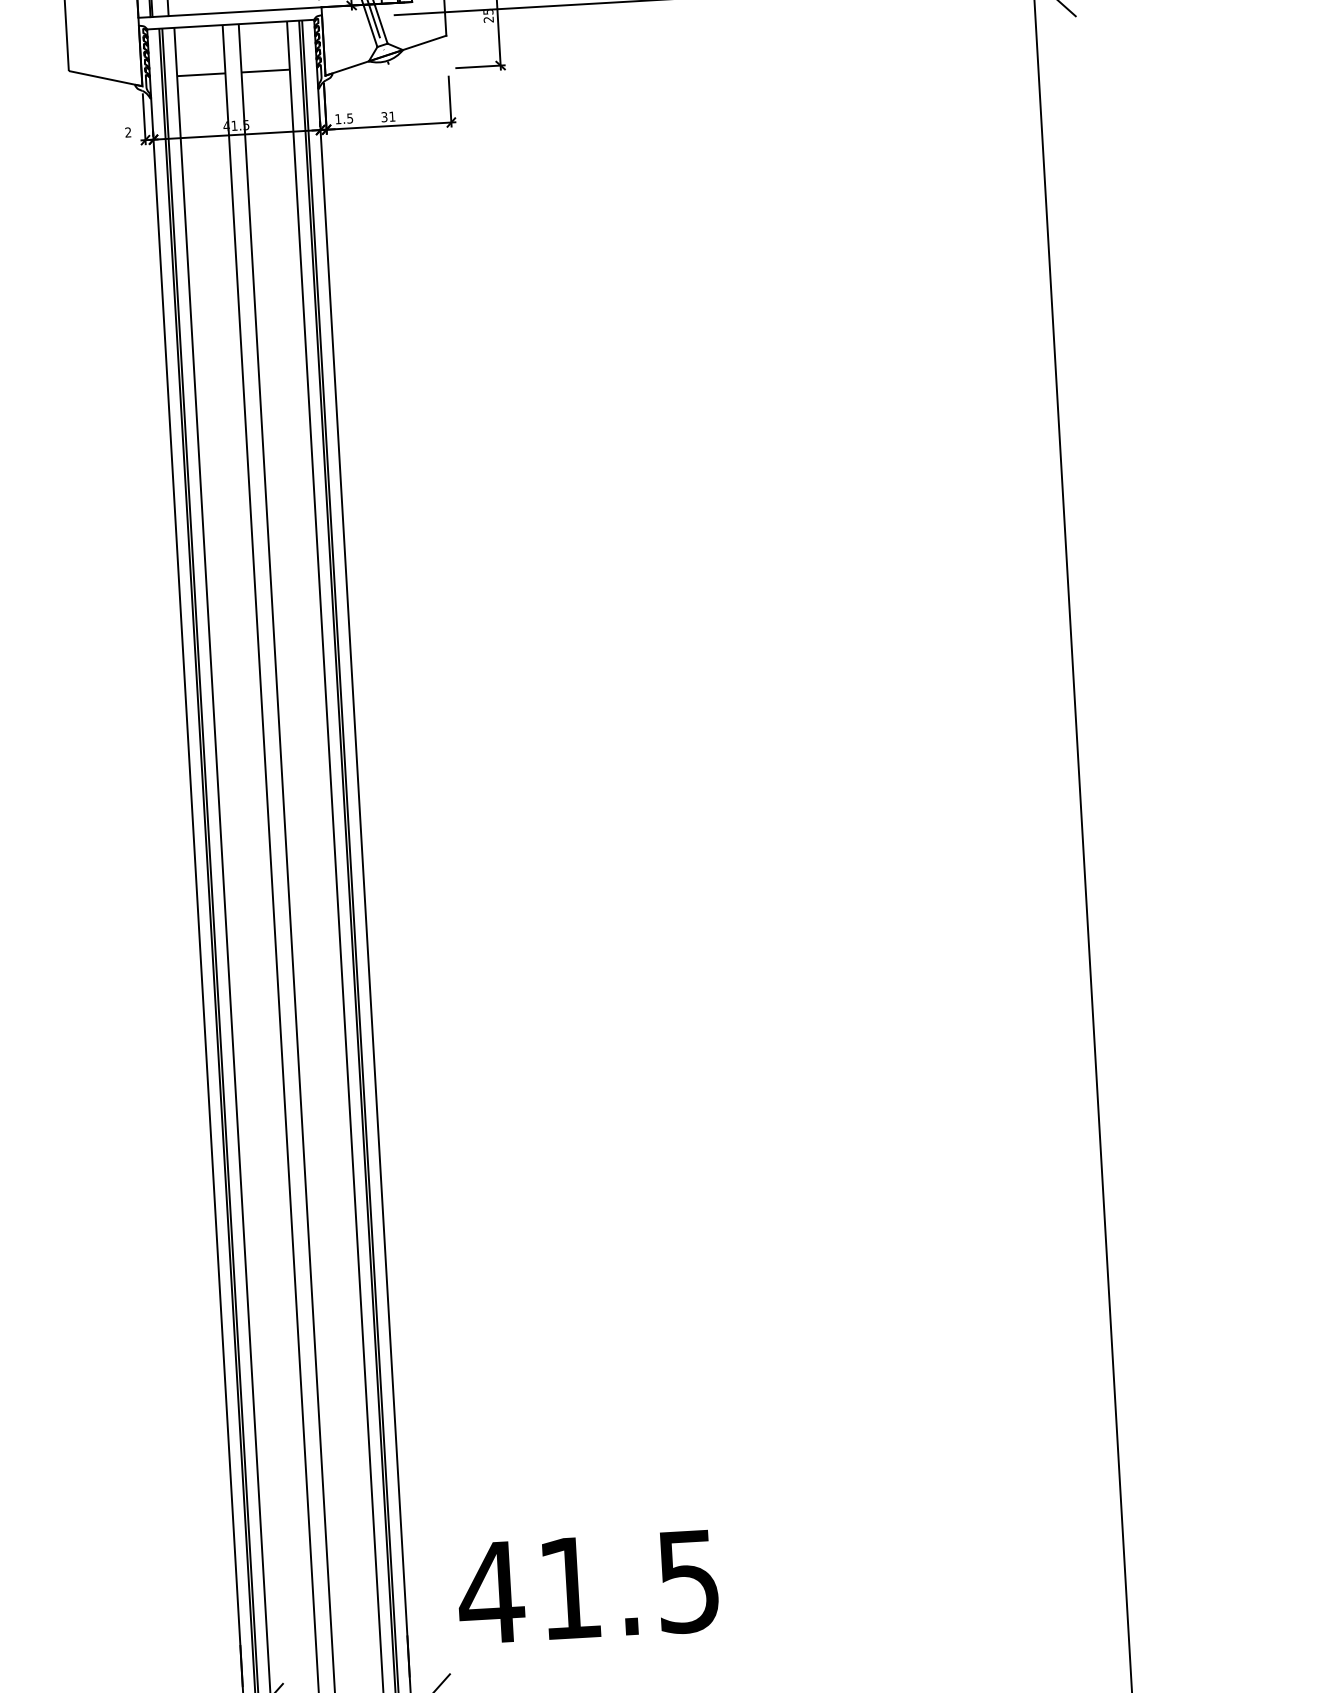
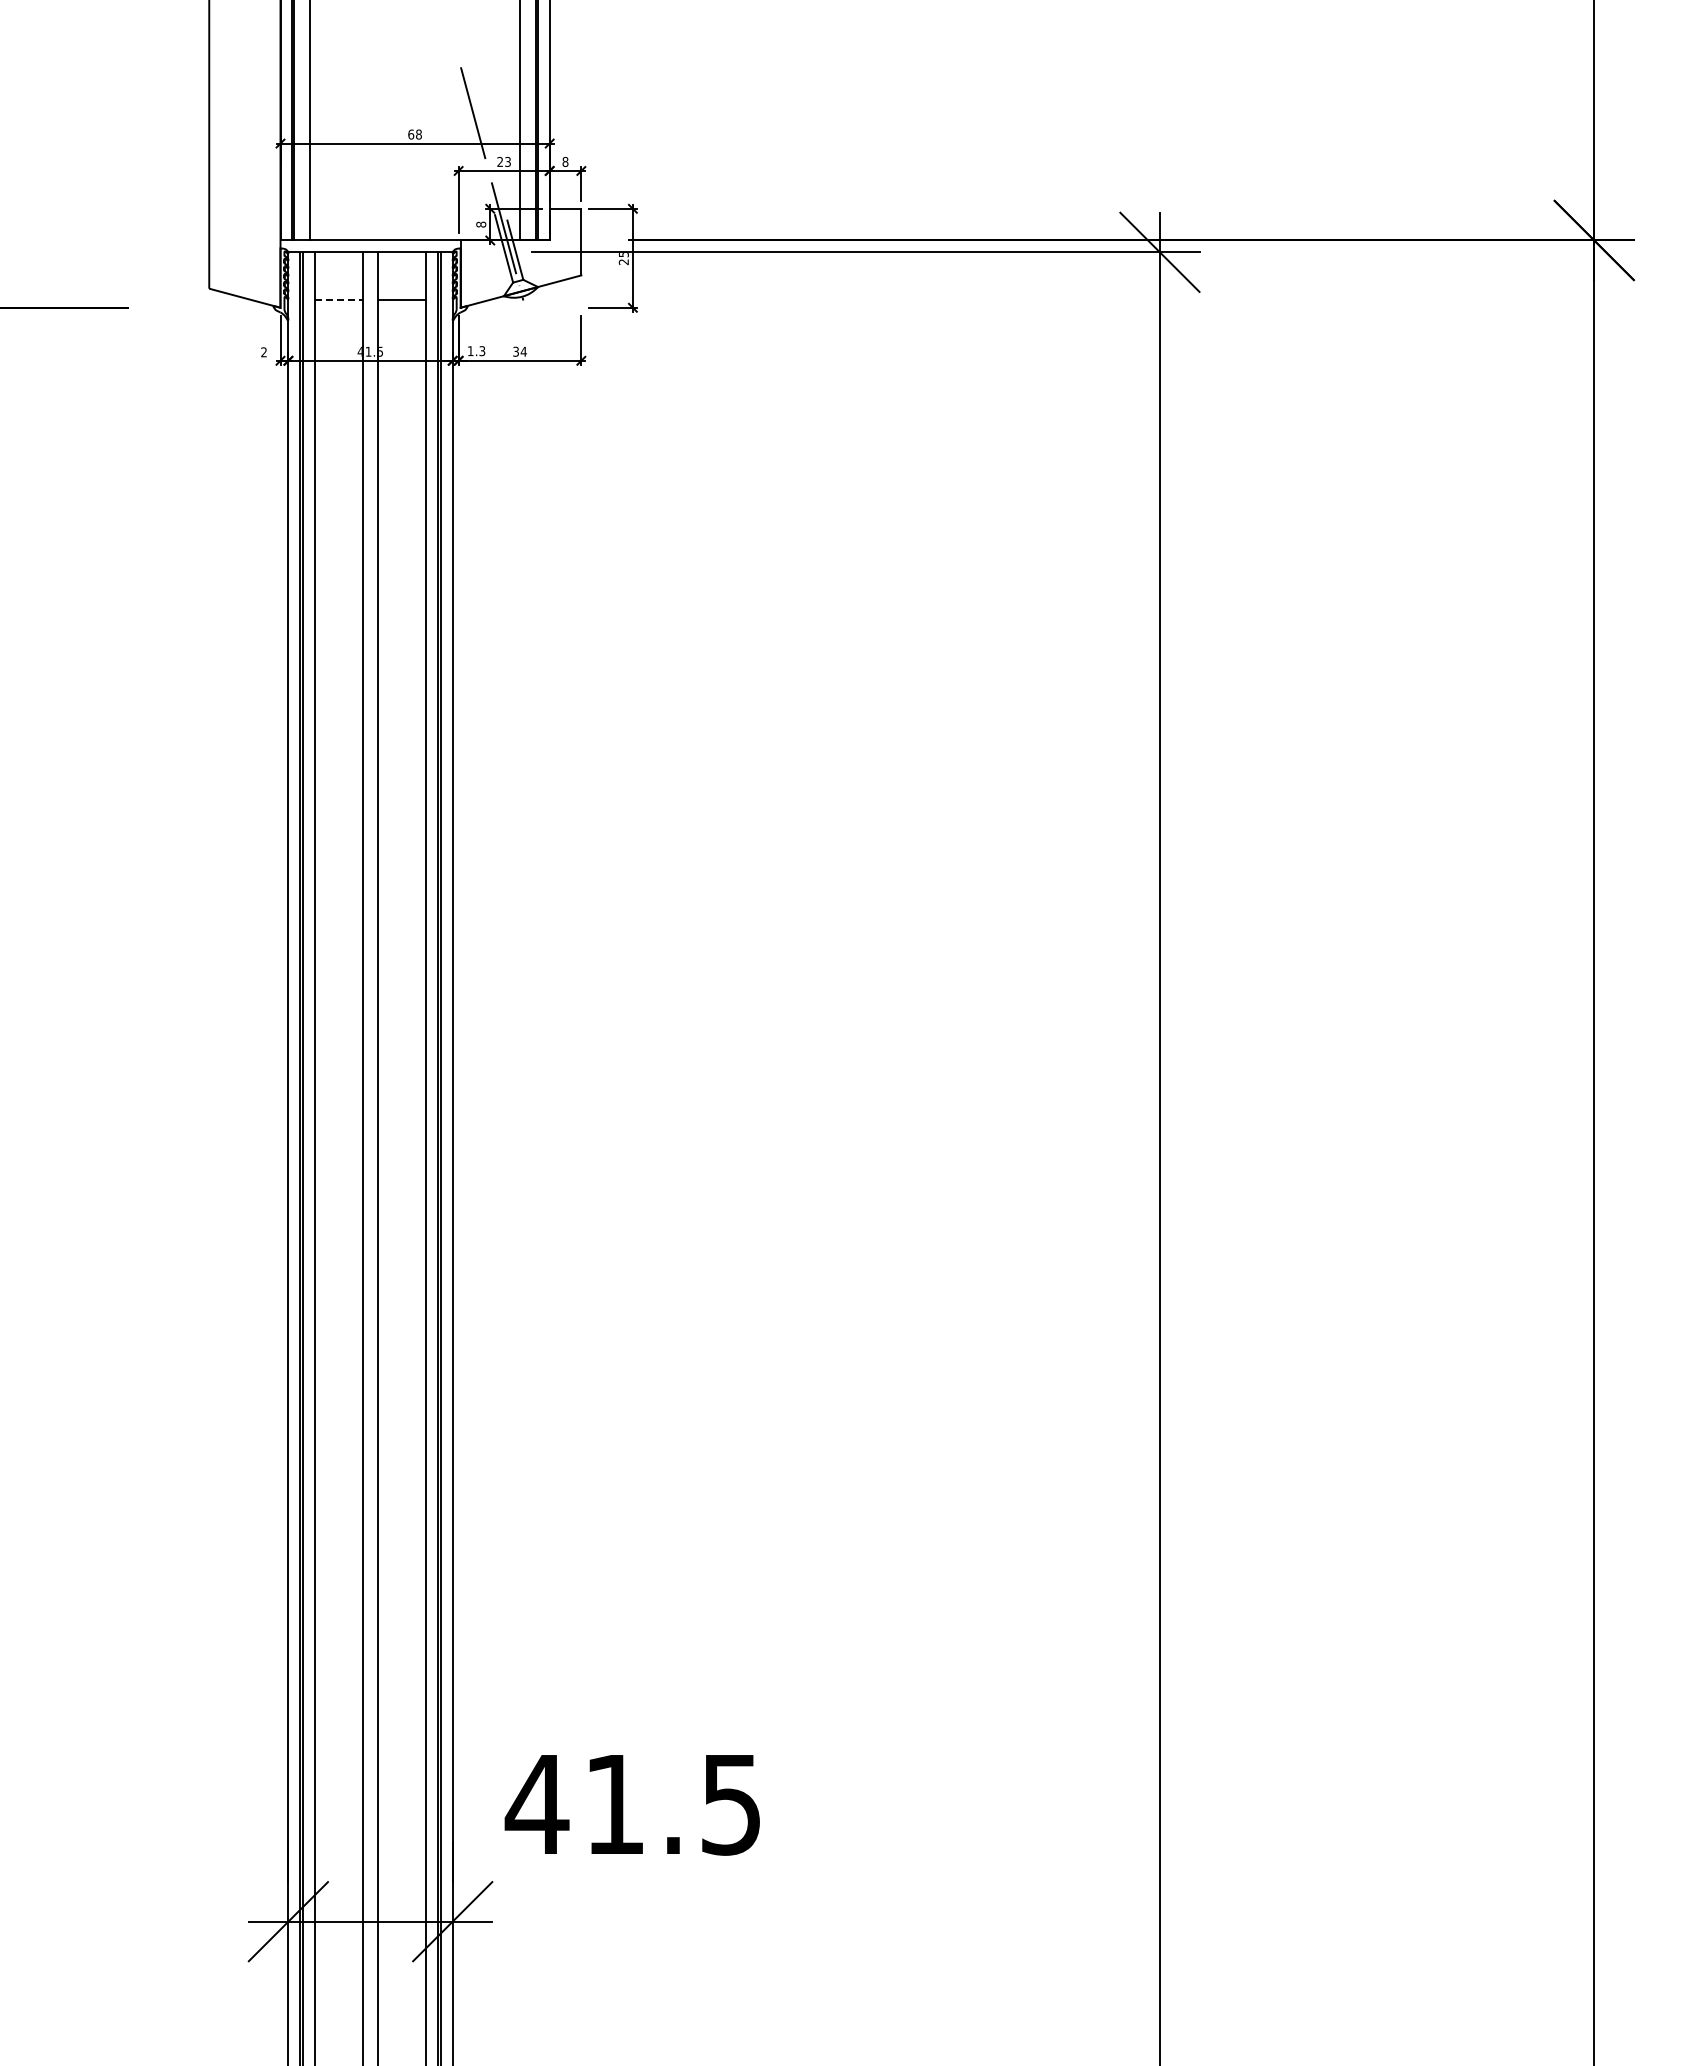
line: (200, 74) -> (338, 299), solid -> dashed
text: (391, 116) -> (523, 351), 31 -> 34
text: (350, 117) -> (482, 350), 1.5 -> 1.3

